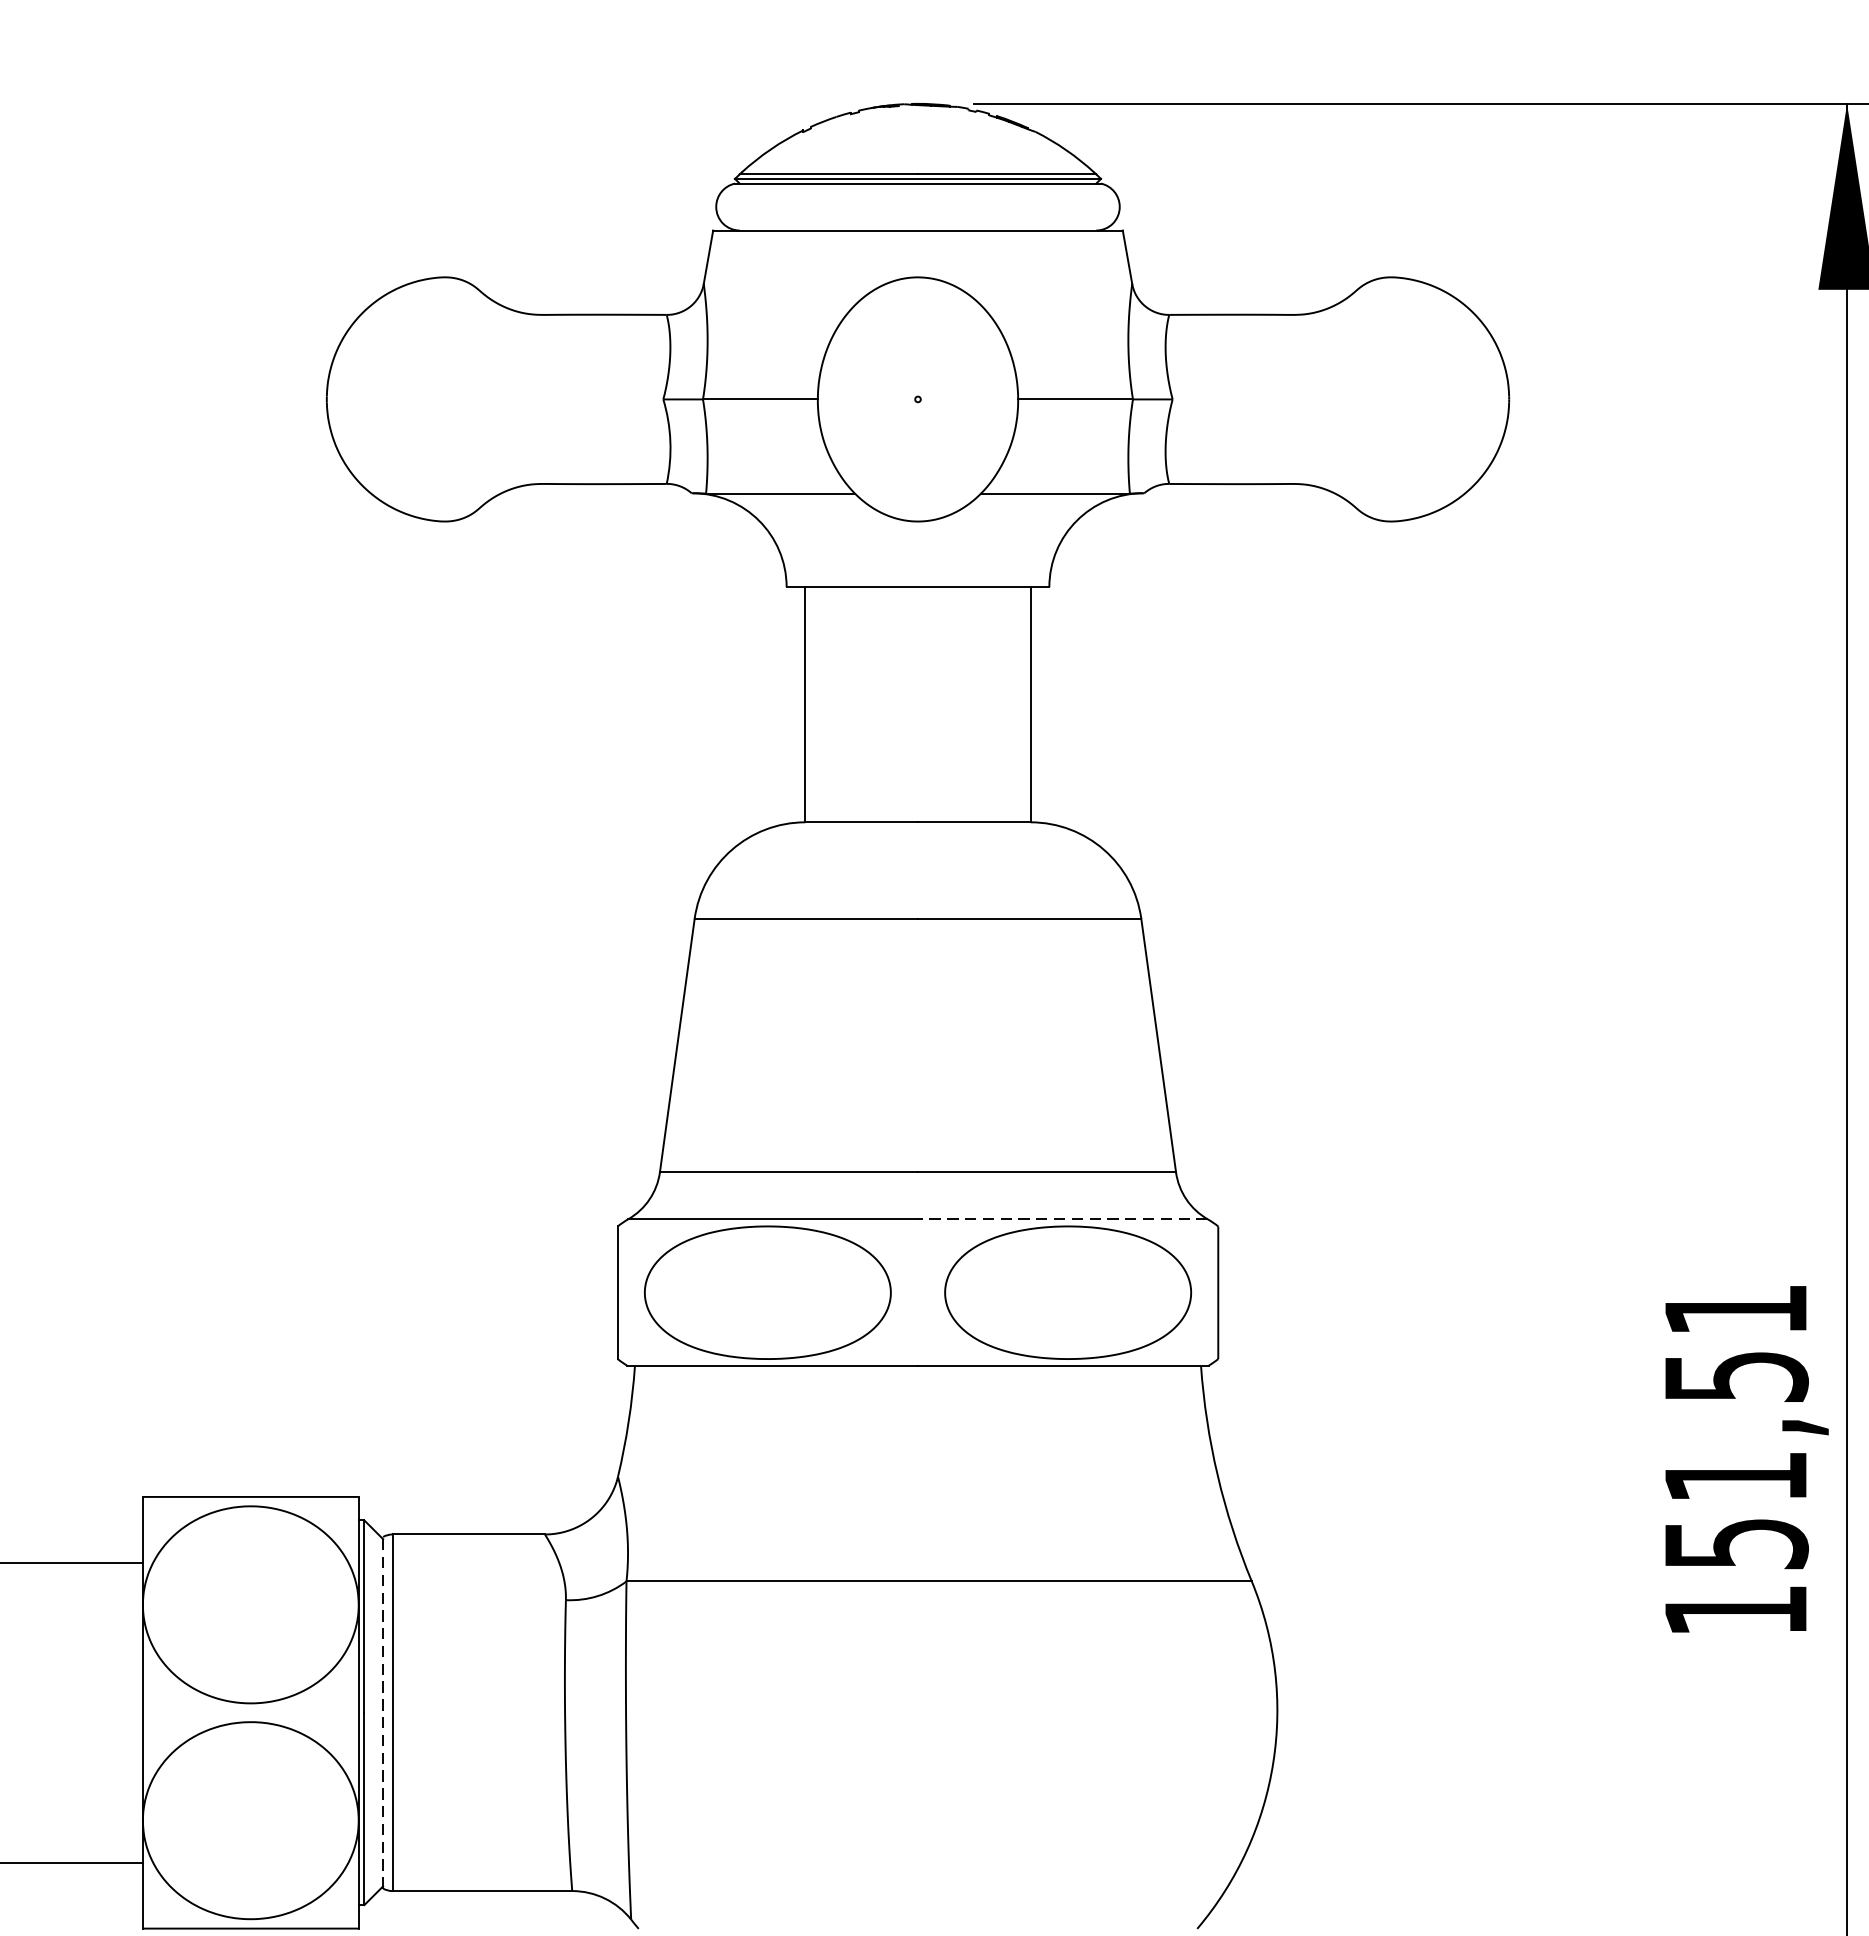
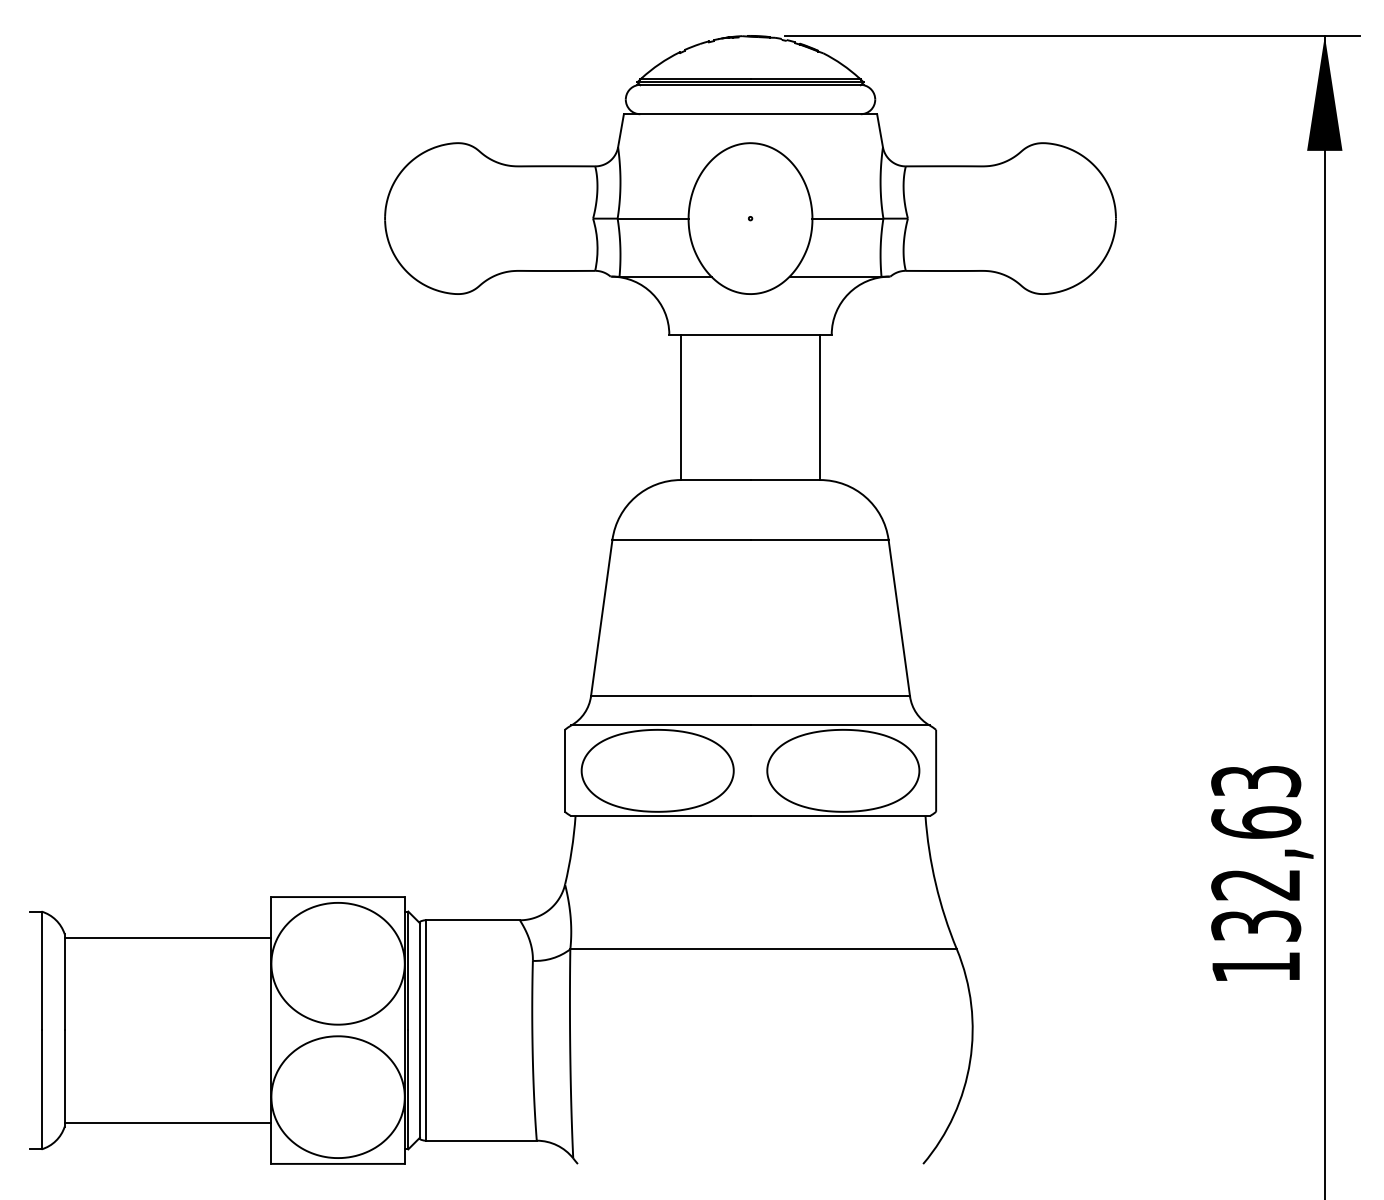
line: (1063, 1219) -> (840, 725), dashed -> solid
text: (1736, 1426) -> (1256, 853), 151,51 -> 132,63
line: (382, 1712) -> (419, 1030), dashed -> solid

